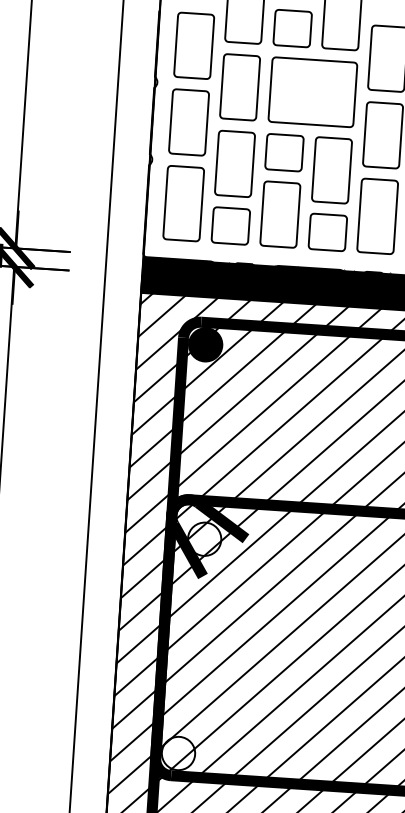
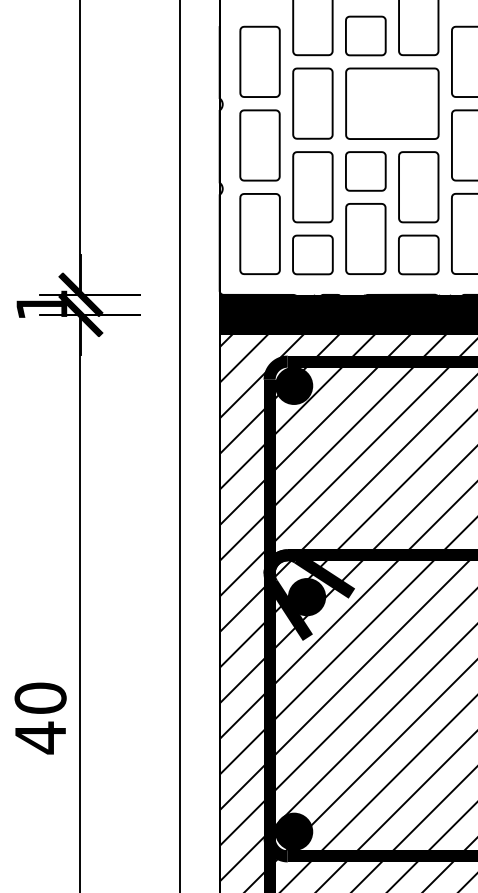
fill: (204, 539) -> (306, 597), added
fill: (177, 753) -> (293, 831), added

